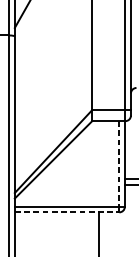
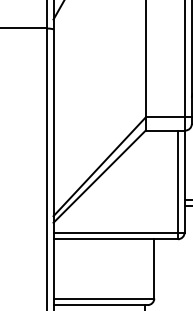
line: (119, 164) -> (178, 182), dashed -> solid
line: (67, 212) -> (116, 239), dashed -> solid

